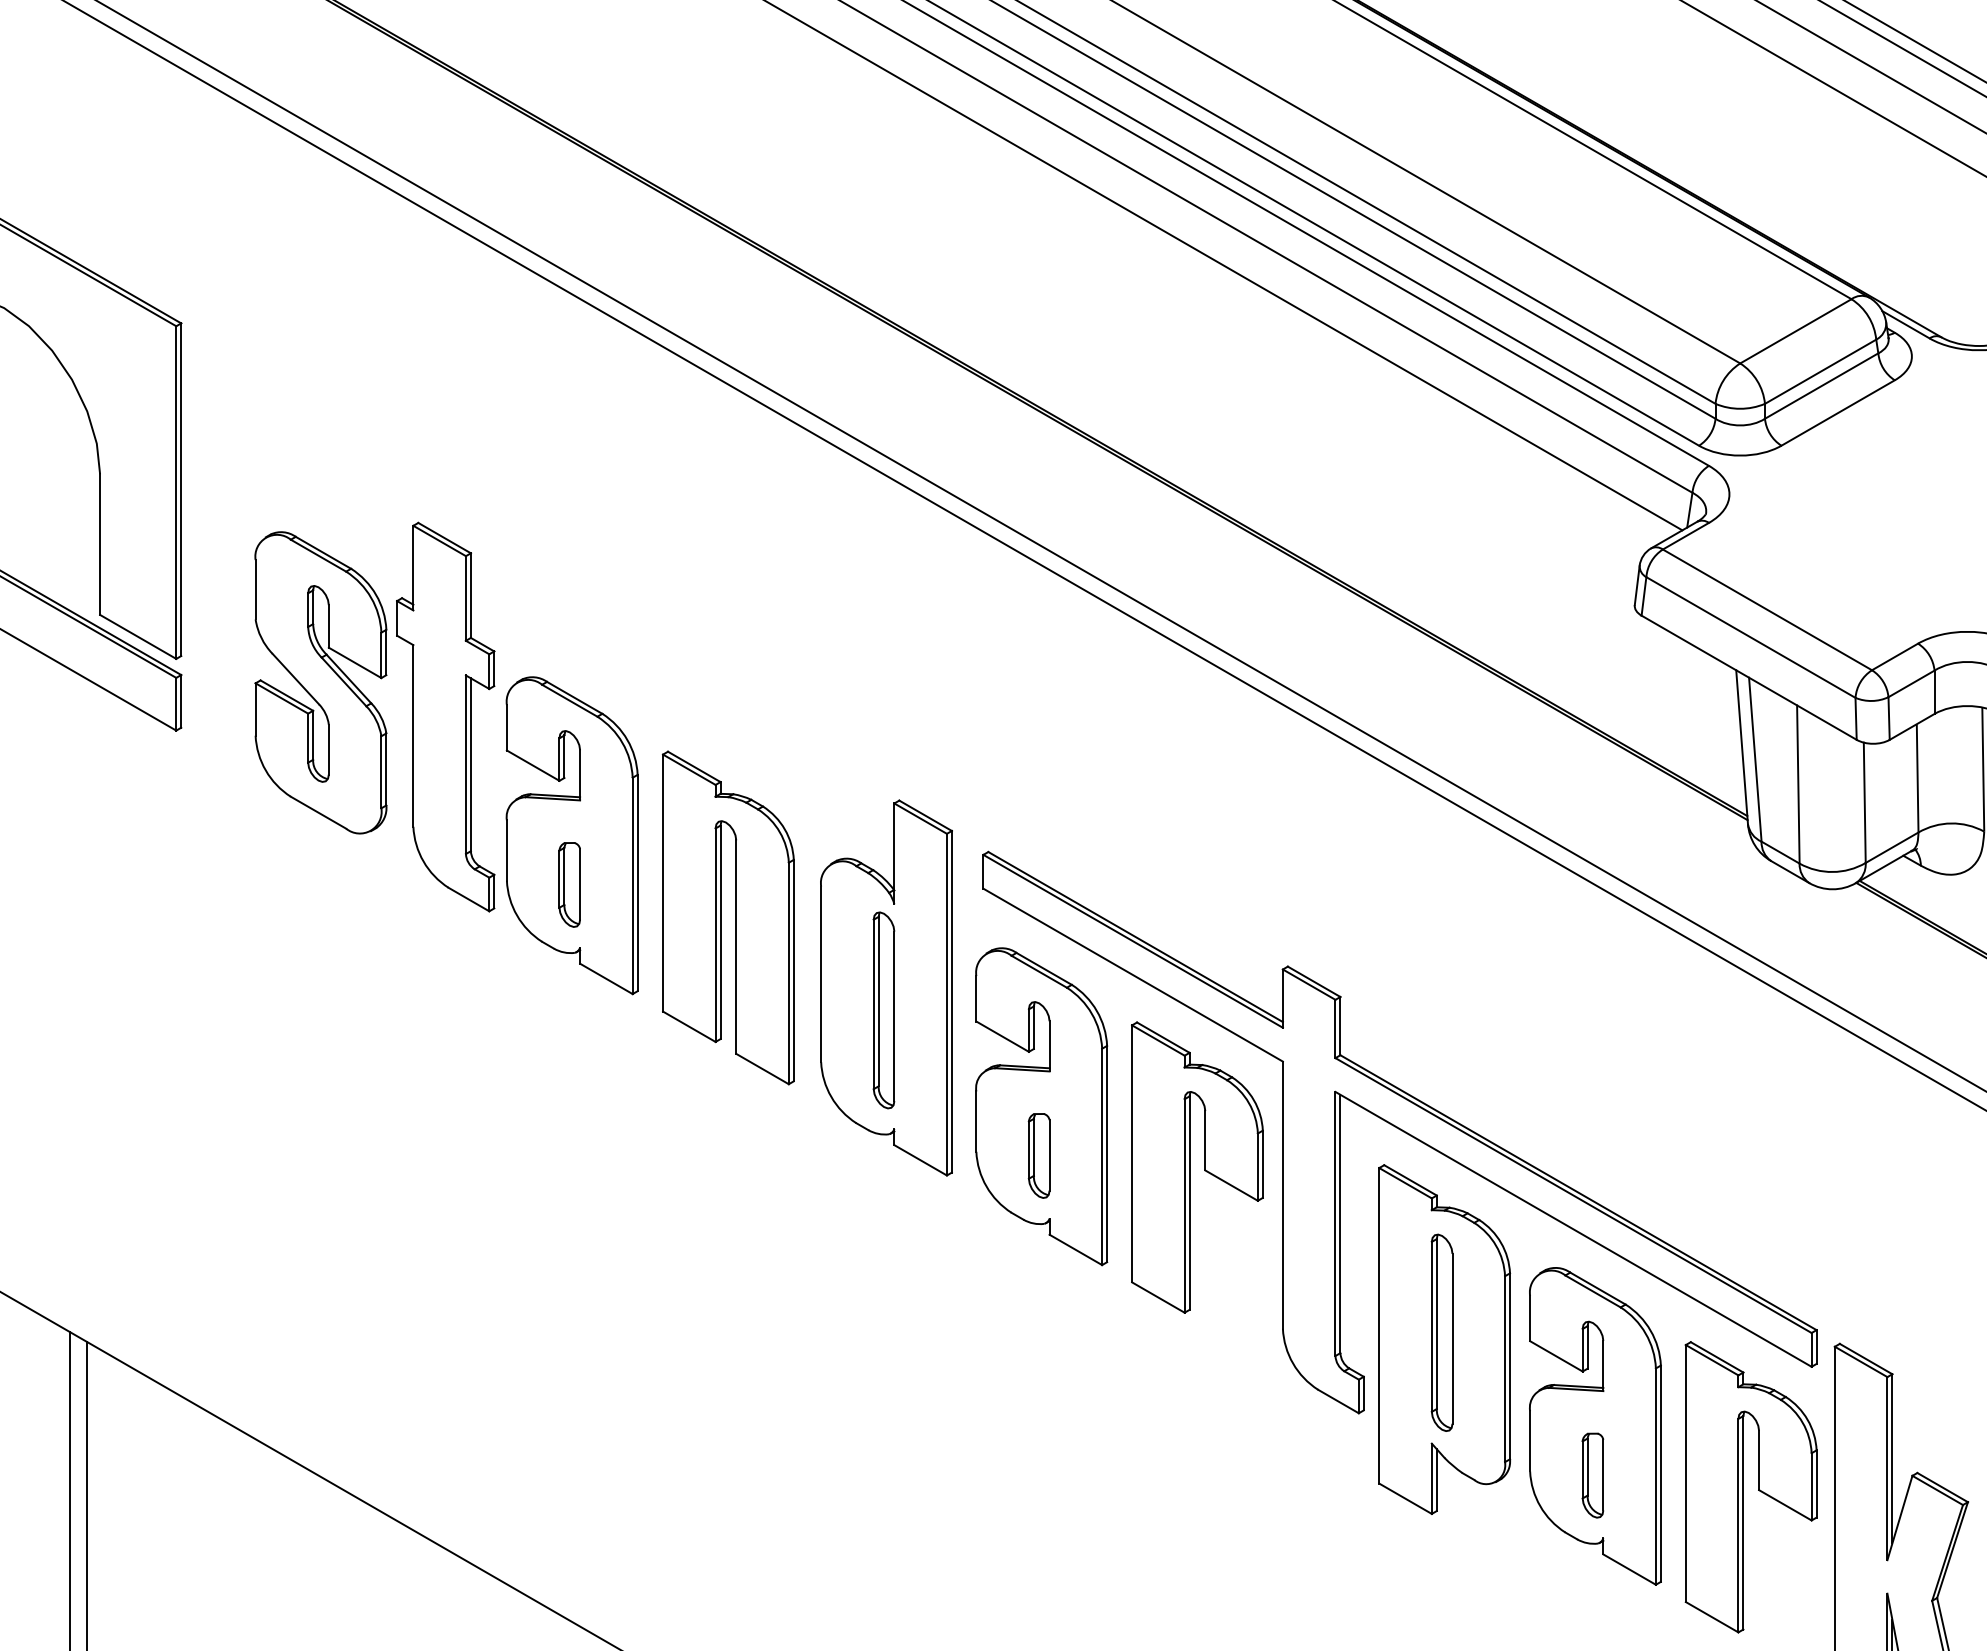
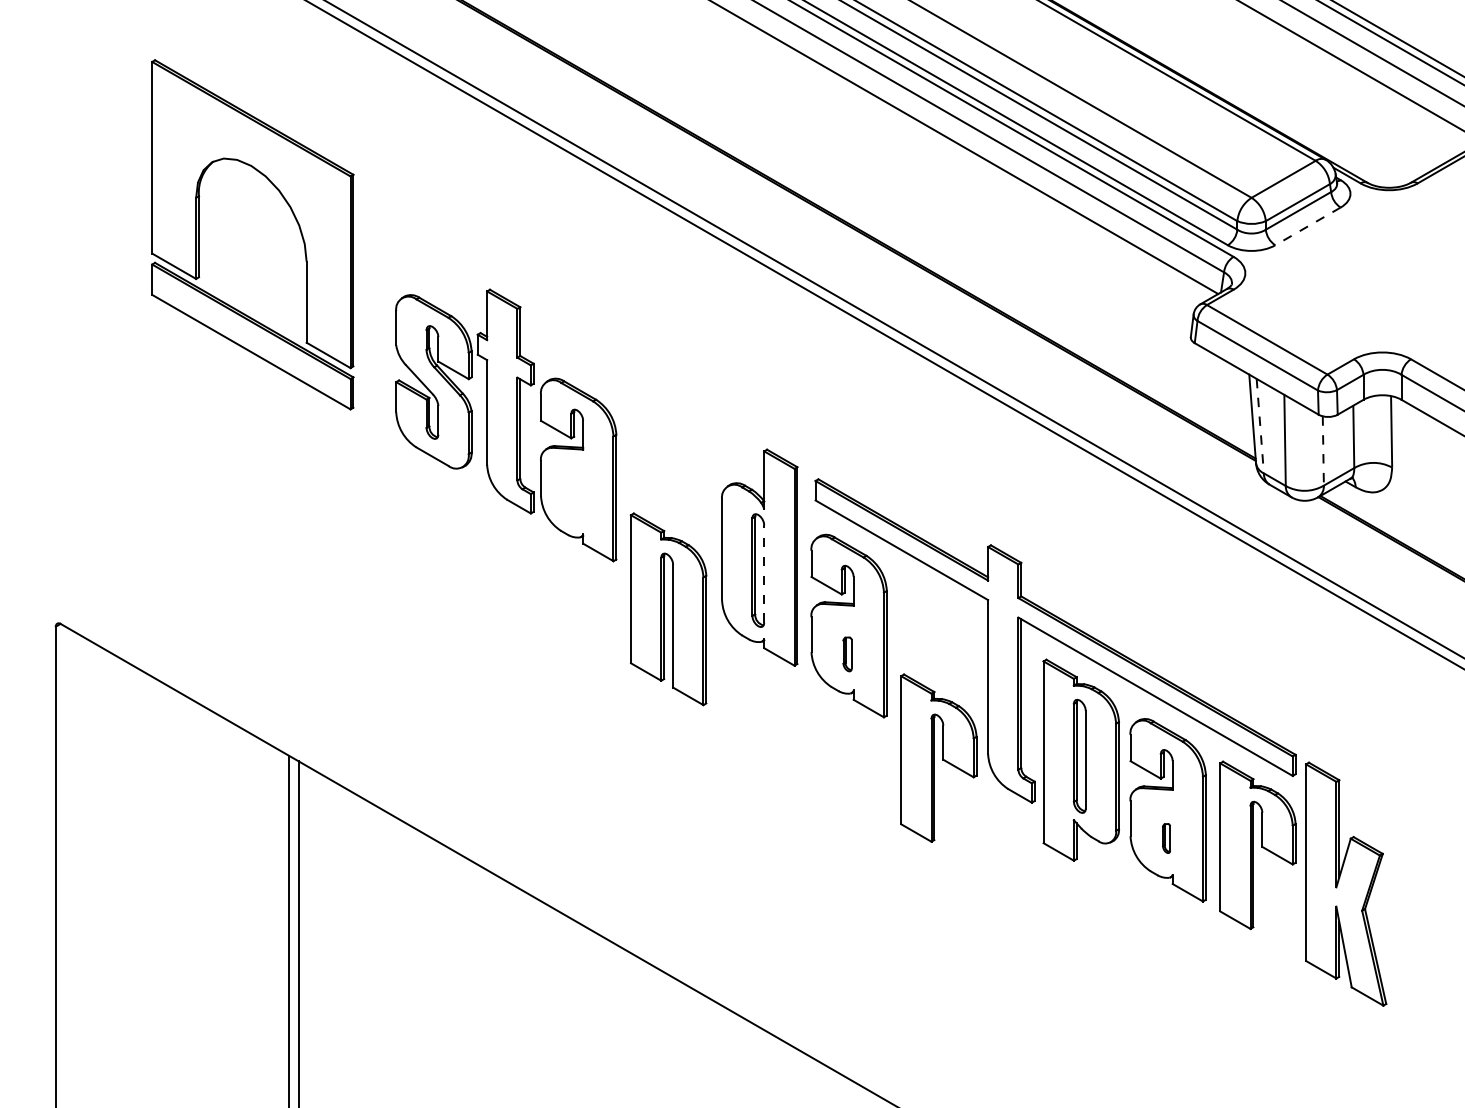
line: (1837, 413) -> (1307, 226), solid -> dashed
line: (1755, 760) -> (1260, 426), solid -> dashed
line: (1865, 801) -> (1323, 450), solid -> dashed
part: (568, 885) -> (576, 498), removed
part: (728, 918) -> (668, 609), moved
line: (894, 1017) -> (764, 574), solid -> dashed
part: (1038, 1156) -> (847, 654), size x0.7
part: (1196, 1166) -> (938, 757), moved
part: (1592, 1475) -> (1166, 838), size x0.6

